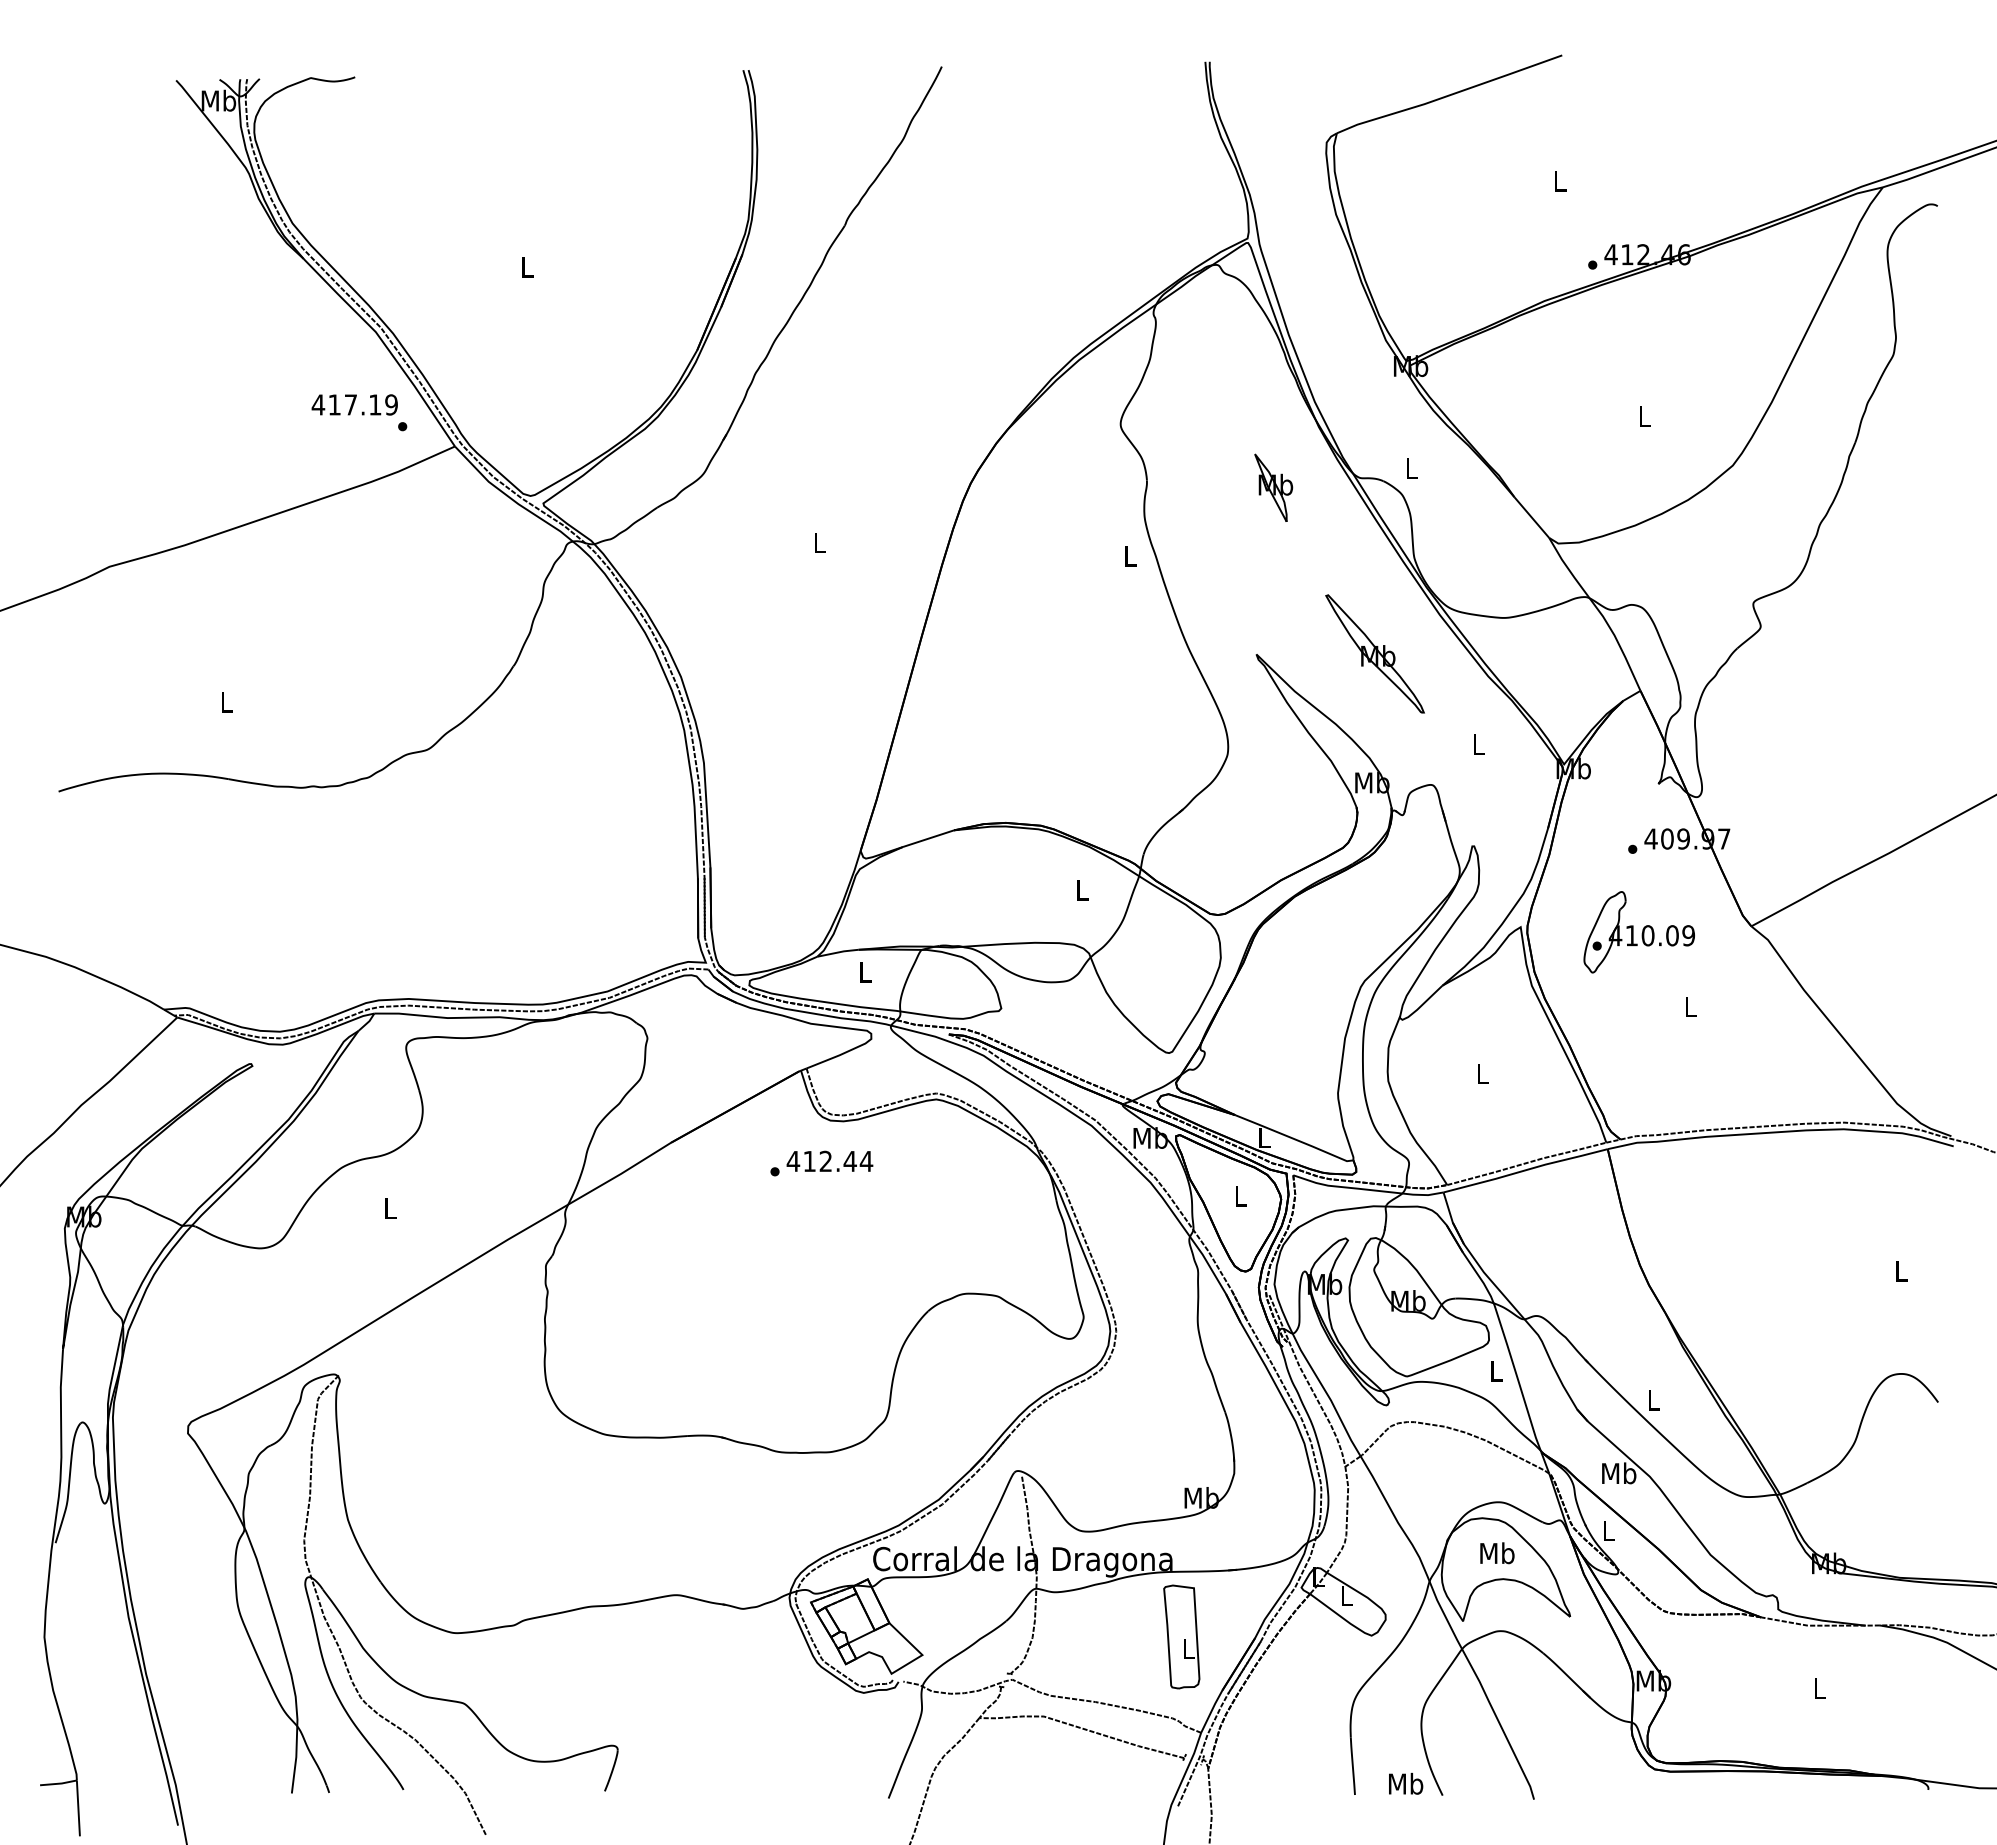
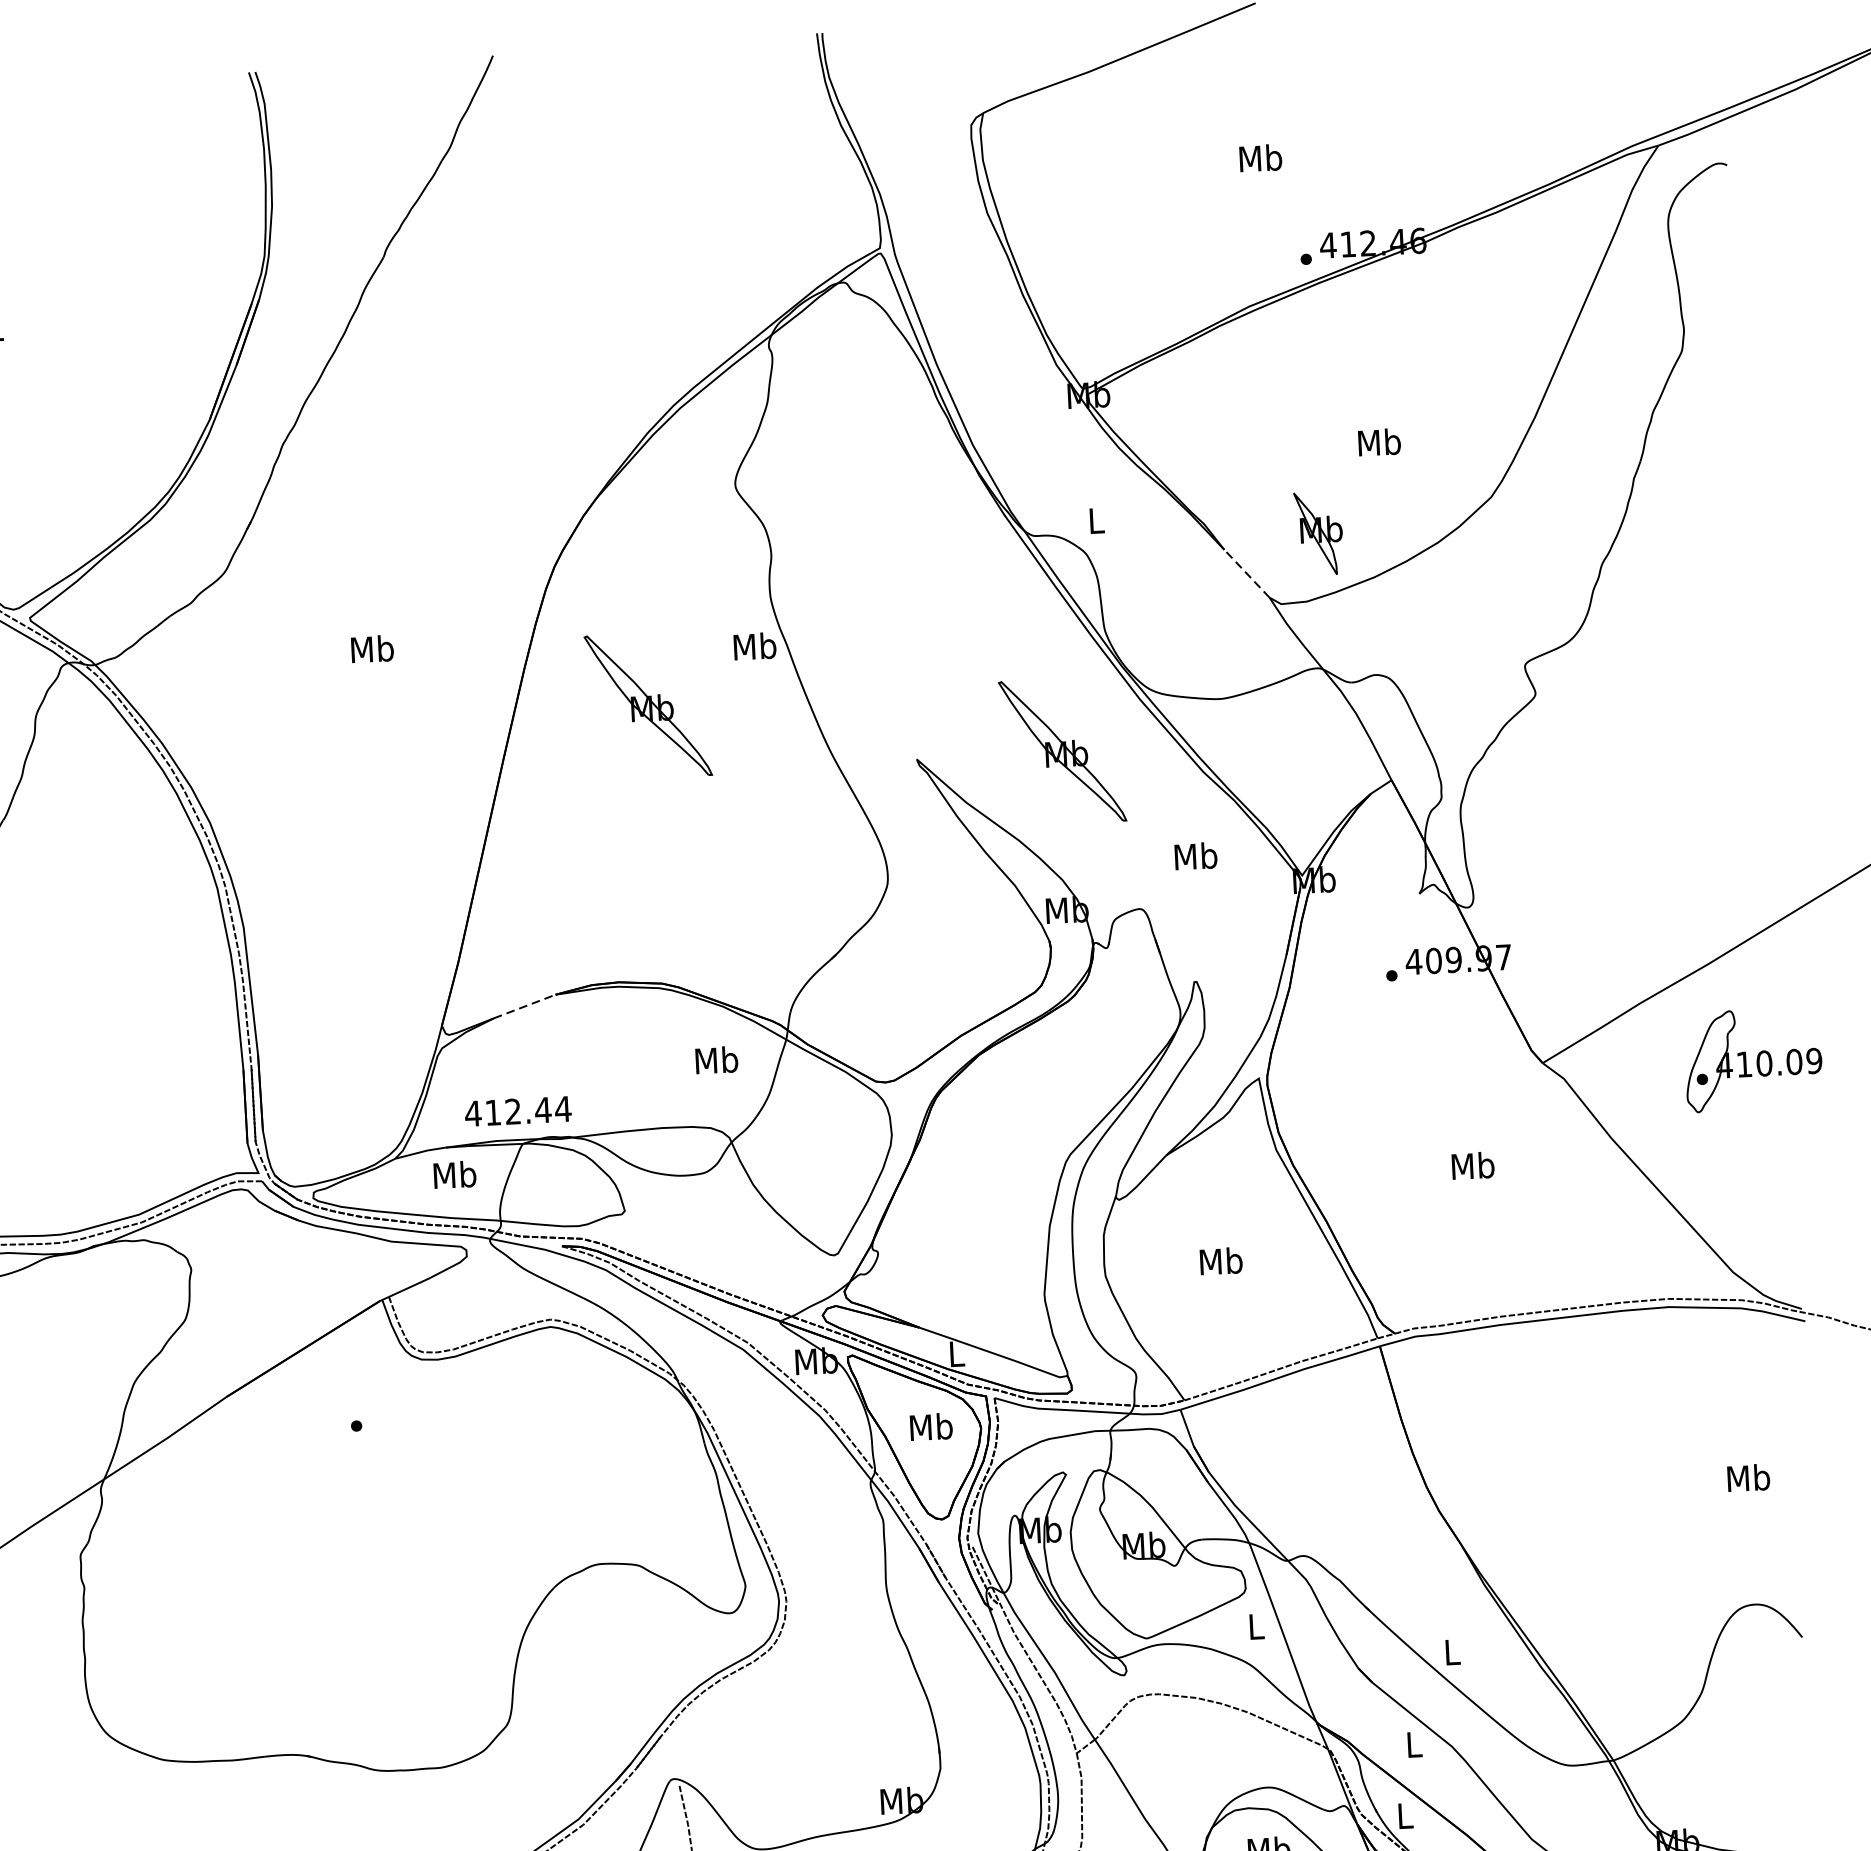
text: (1560, 181) -> (1261, 158), L -> Mb
text: (1644, 416) -> (1379, 442), L -> Mb
part: (1273, 487) -> (1318, 533), moved
line: (1531, 517) -> (1246, 573), solid -> dashed
text: (819, 542) -> (372, 648), L -> Mb
text: (1130, 556) -> (755, 646), L -> Mb
part: (1040, 599) -> (647, 705), added
text: (1478, 744) -> (1195, 856), L -> Mb
line: (928, 838) -> (524, 1006), solid -> dashed
text: (1082, 889) -> (717, 1059), L -> Mb
part: (1638, 932) -> (1752, 1060), moved
text: (865, 972) -> (455, 1175), L -> Mb
text: (1690, 1006) -> (1472, 1165), L -> Mb
text: (1482, 1073) -> (1221, 1260), L -> Mb
text: (829, 1160) -> (517, 1110), moved
text: (1240, 1196) -> (930, 1427), L -> Mb
text: (1901, 1270) -> (1748, 1477), L -> Mb
text: (1619, 1473) -> (1414, 1744), Mb -> L

